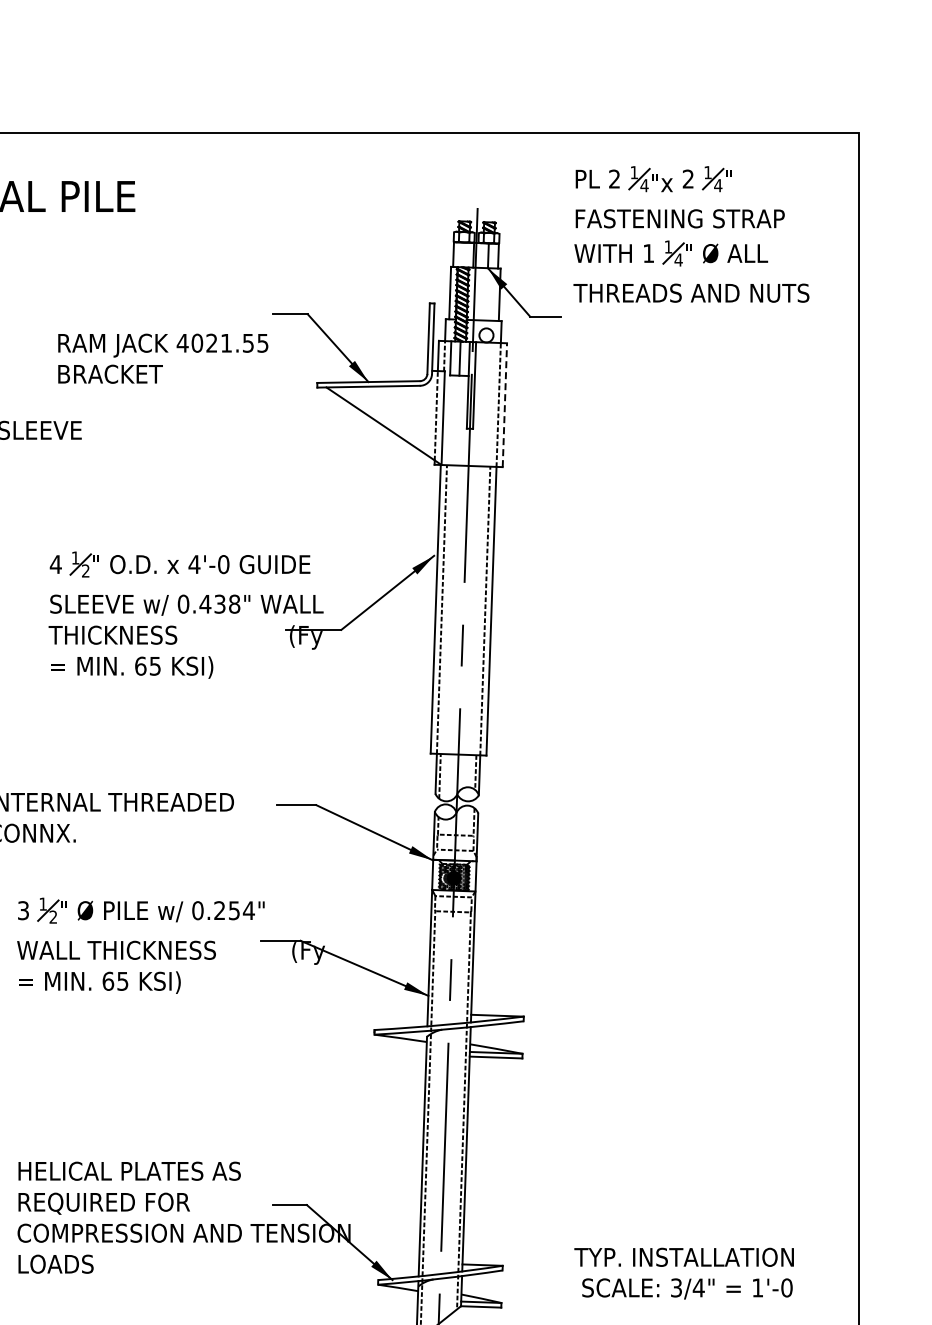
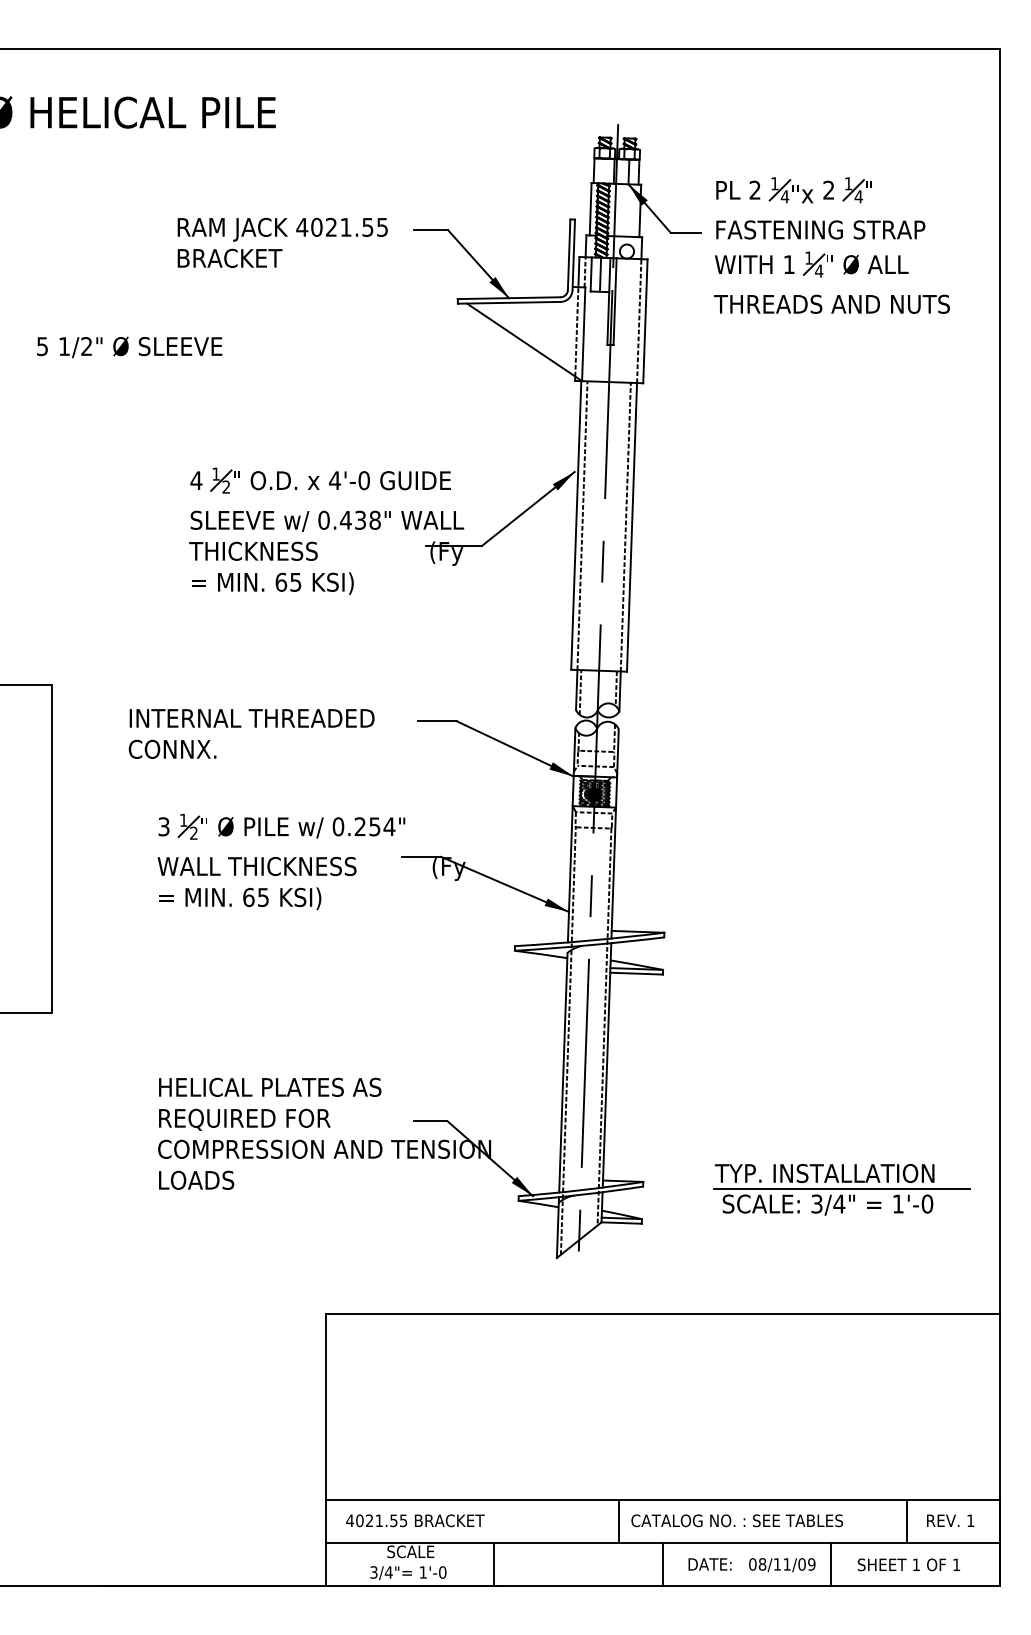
part: (693, 228) -> (834, 239), moved
text: (162, 358) -> (282, 242), moved
line: (504, 405) -> (645, 321), dashed -> solid
line: (700, 1272) -> (841, 1188), added

